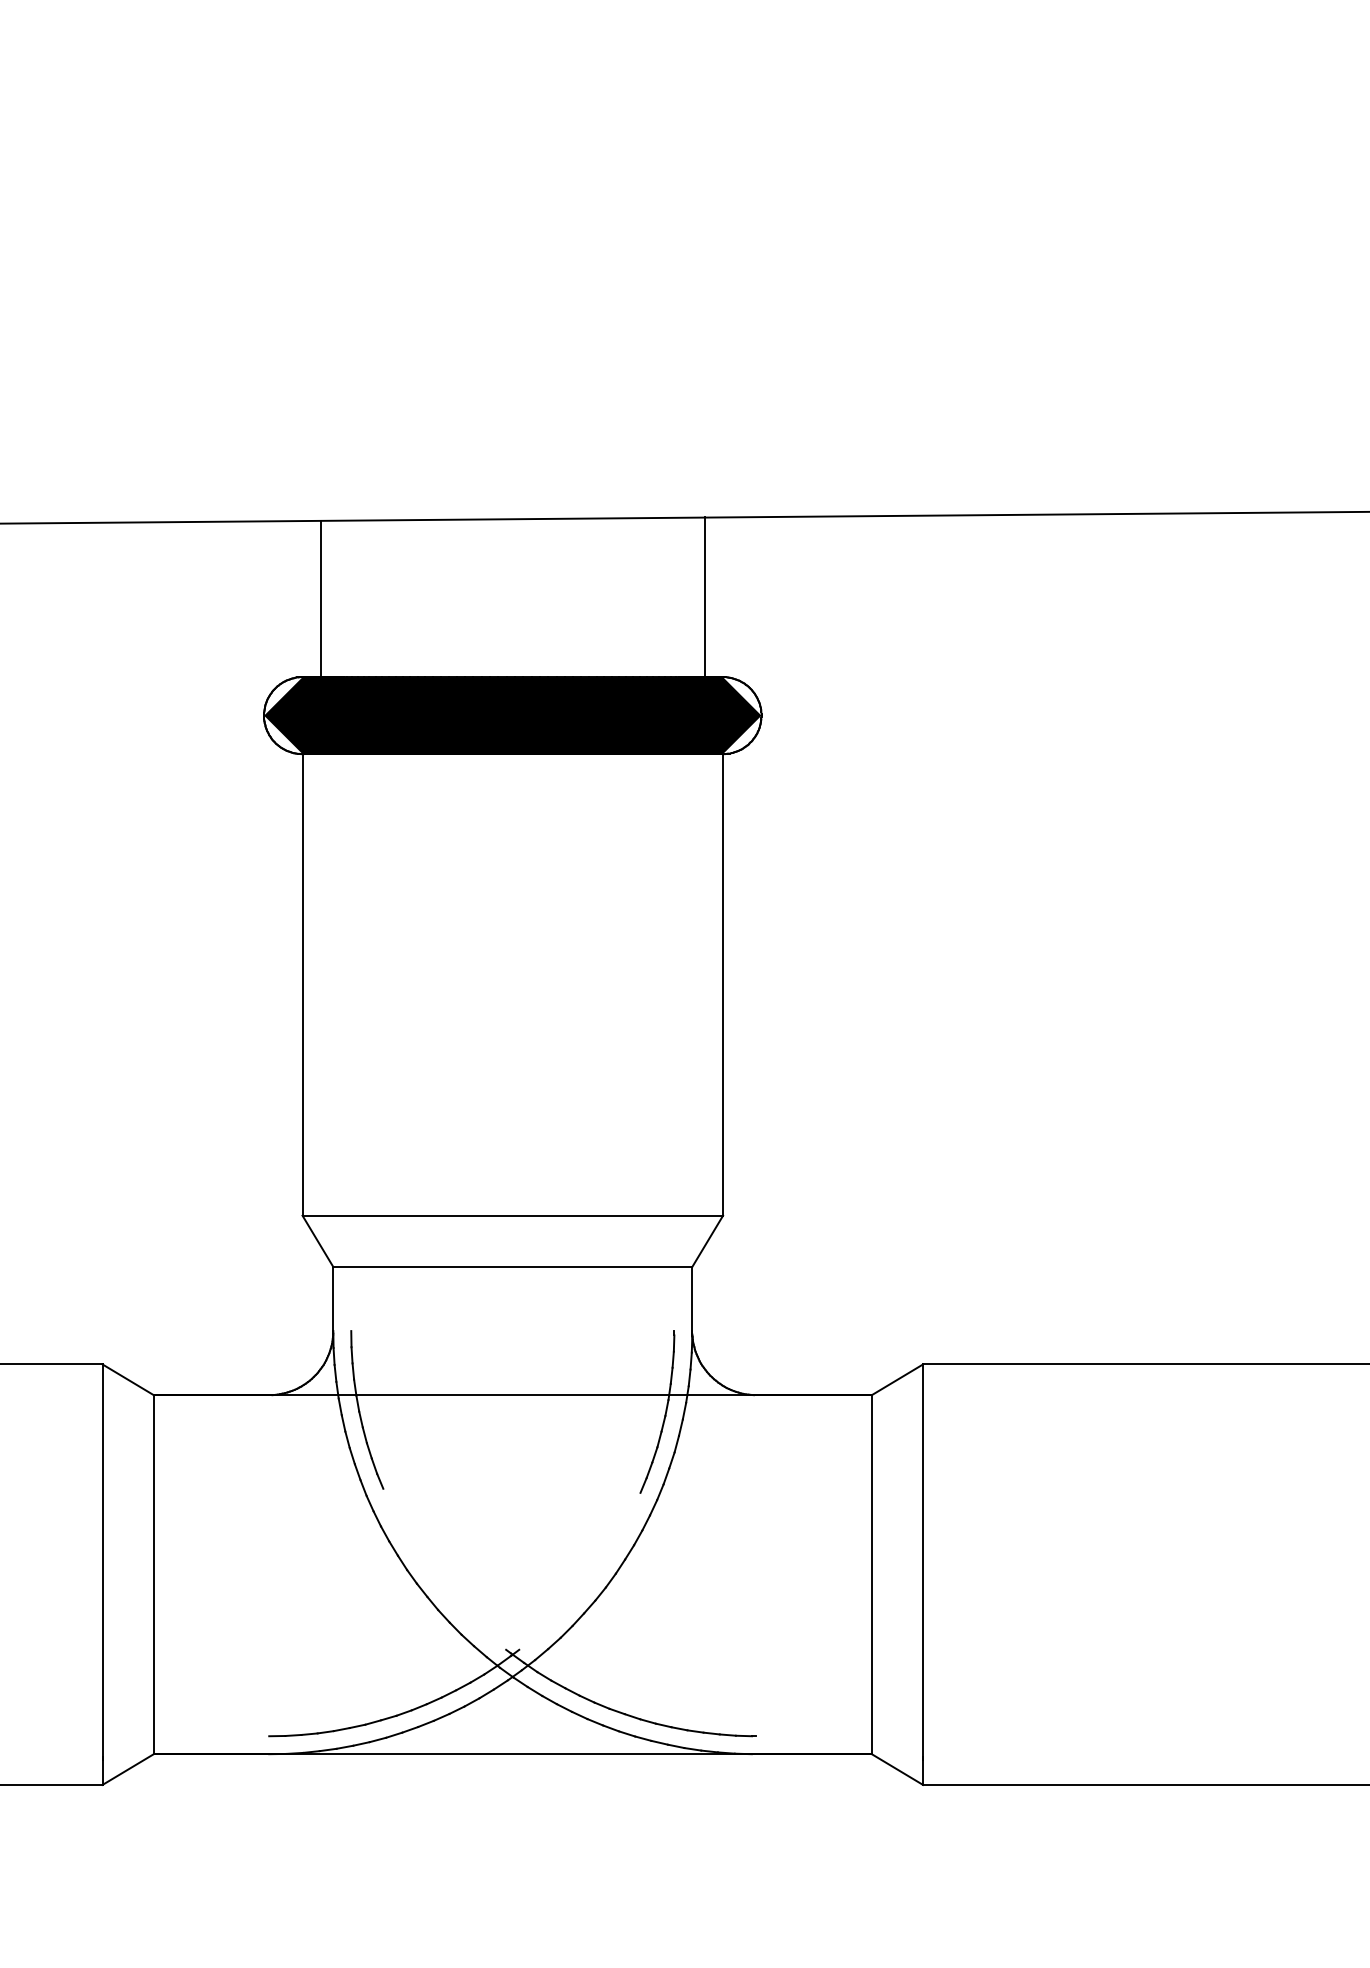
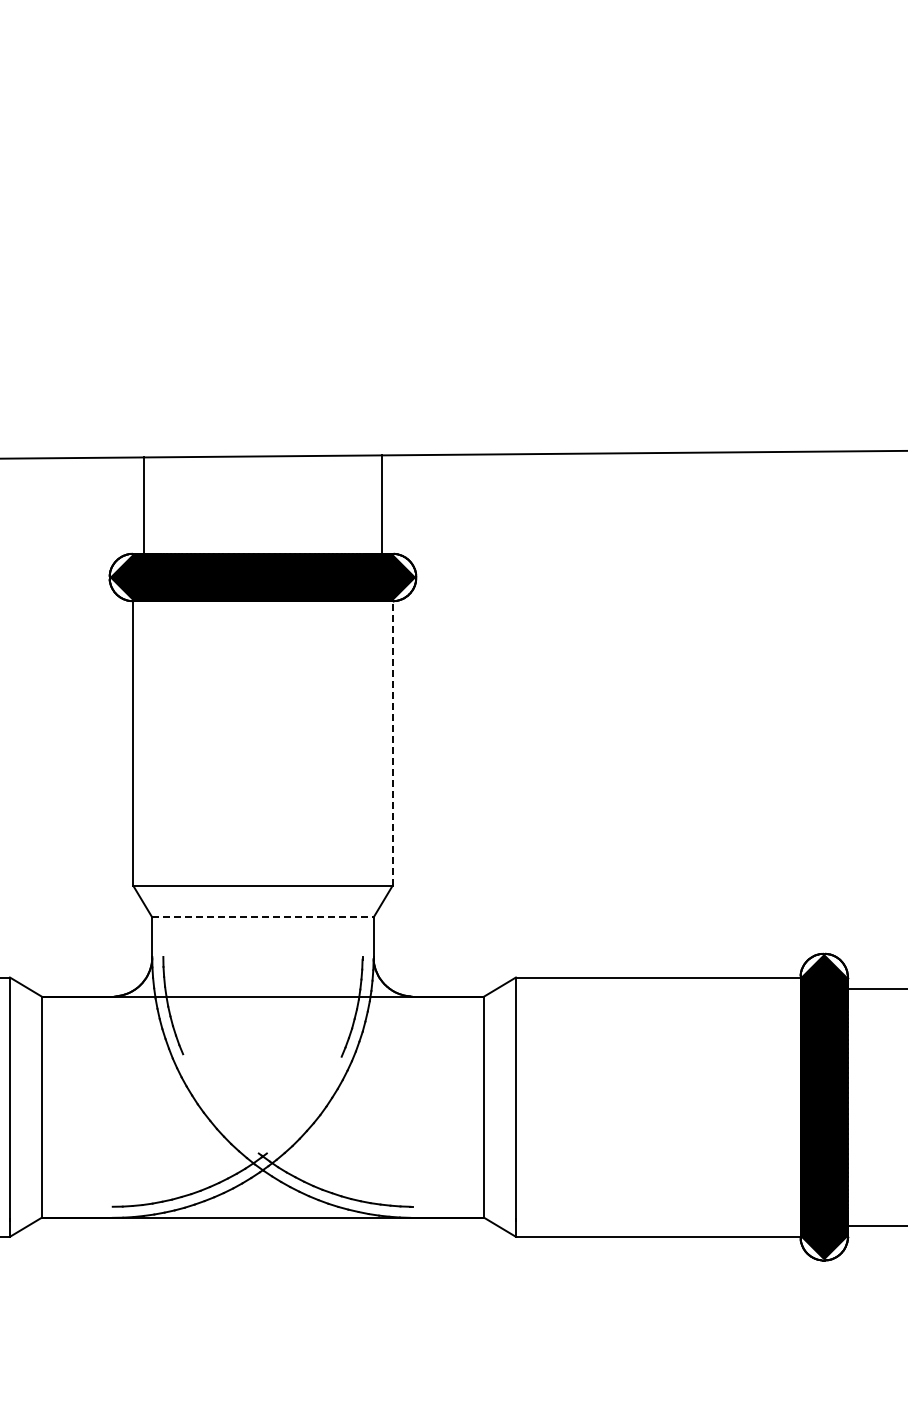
line: (722, 984) -> (392, 743), solid -> dashed
line: (512, 1267) -> (262, 917), solid -> dashed

